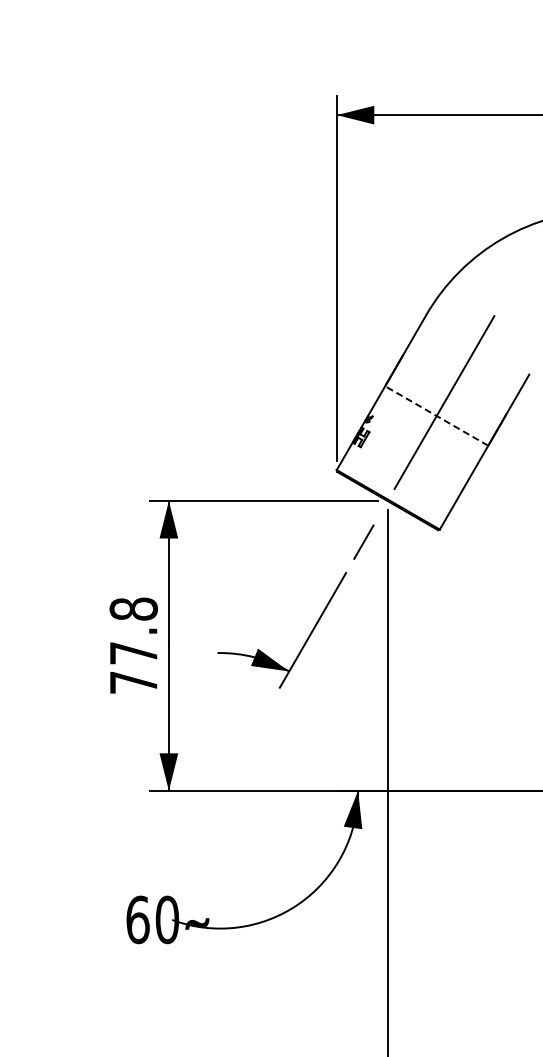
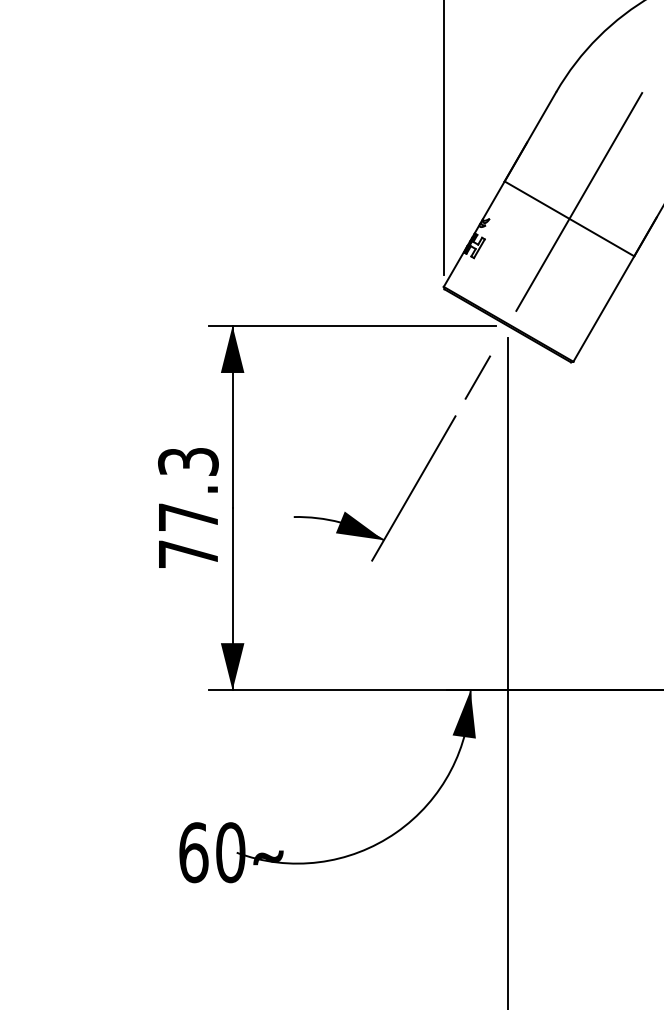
line: (436, 415) -> (569, 218), dashed -> solid
text: (133, 608) -> (188, 461), 77.8 -> 77.3

